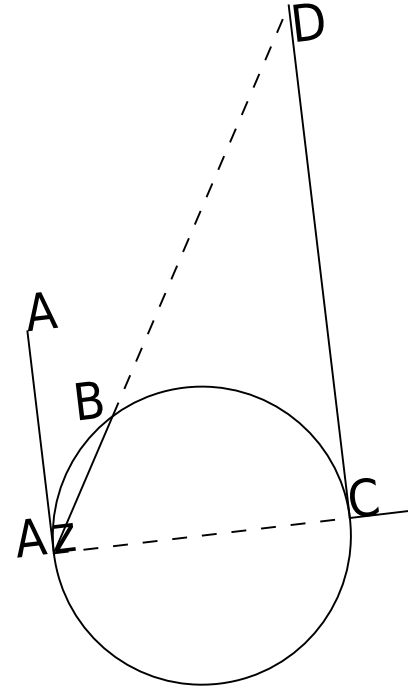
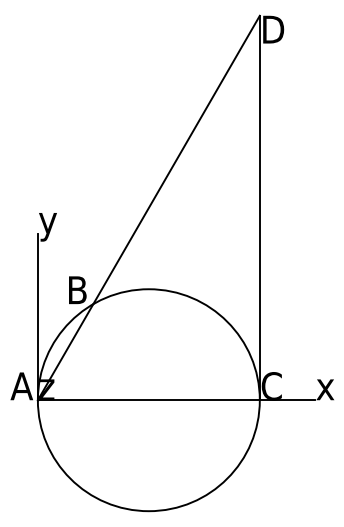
line: (200, 210) -> (176, 159), dashed -> solid
text: (41, 315) -> (49, 223), A -> y
line: (201, 536) -> (148, 400), dashed -> solid

